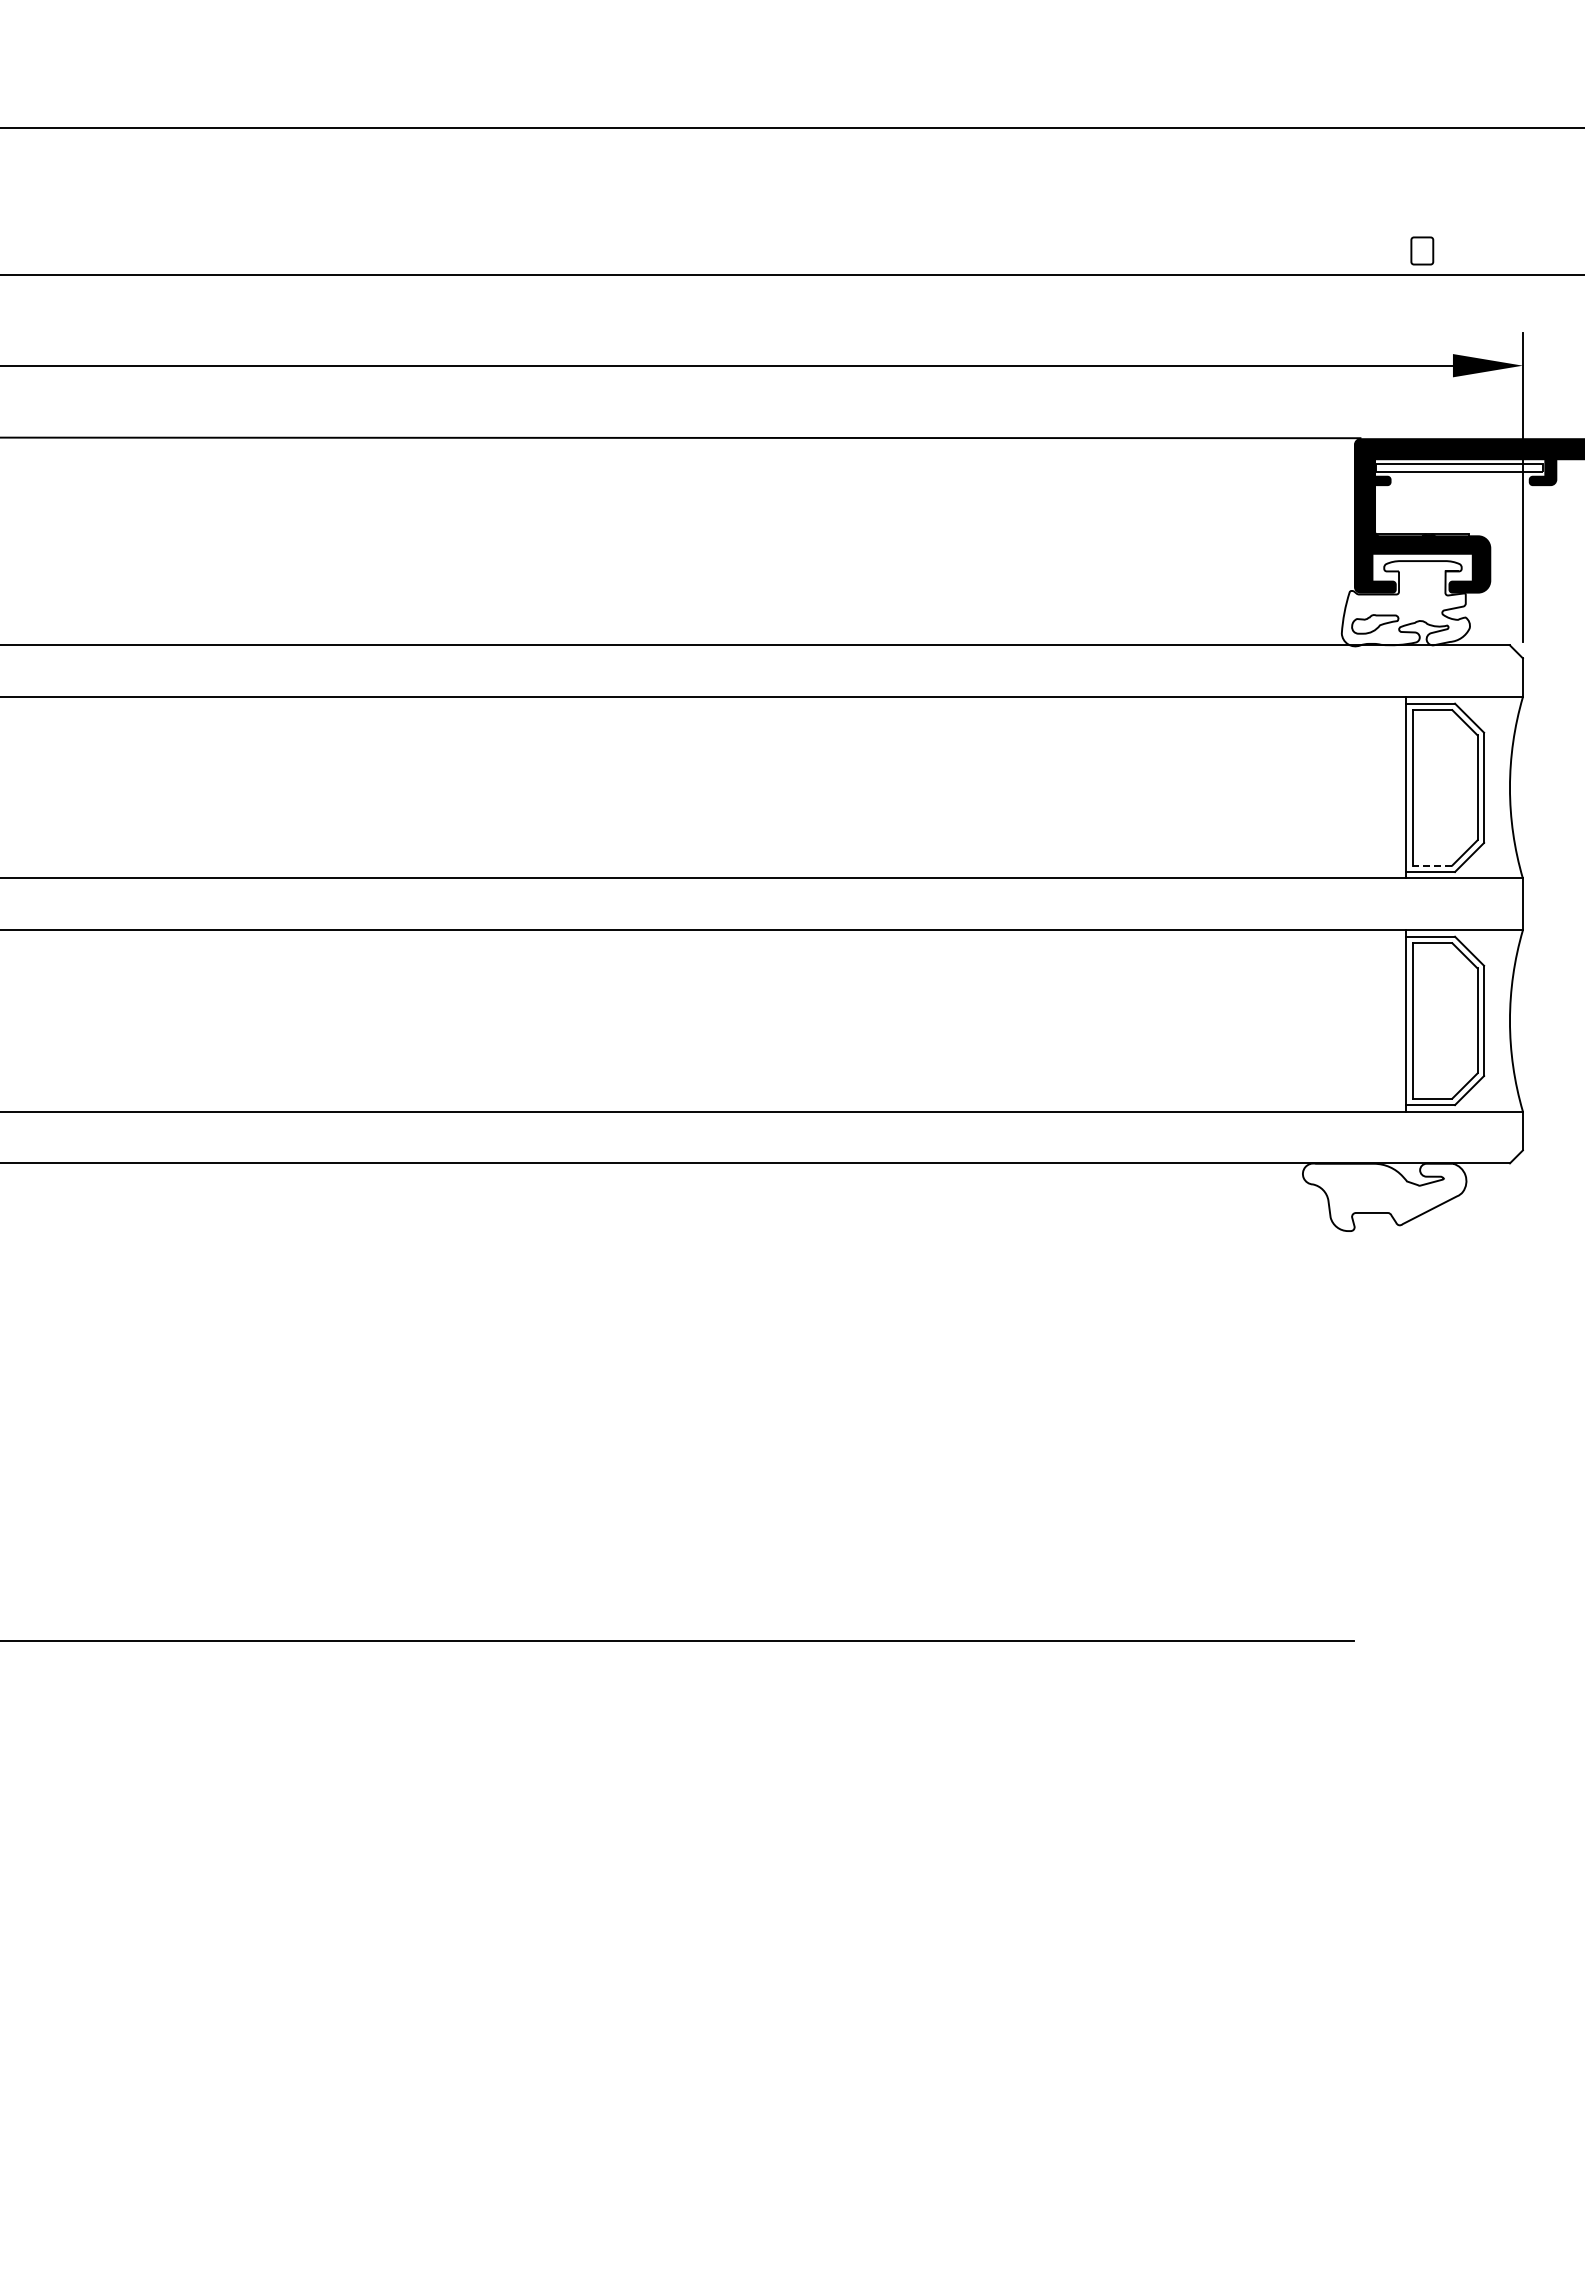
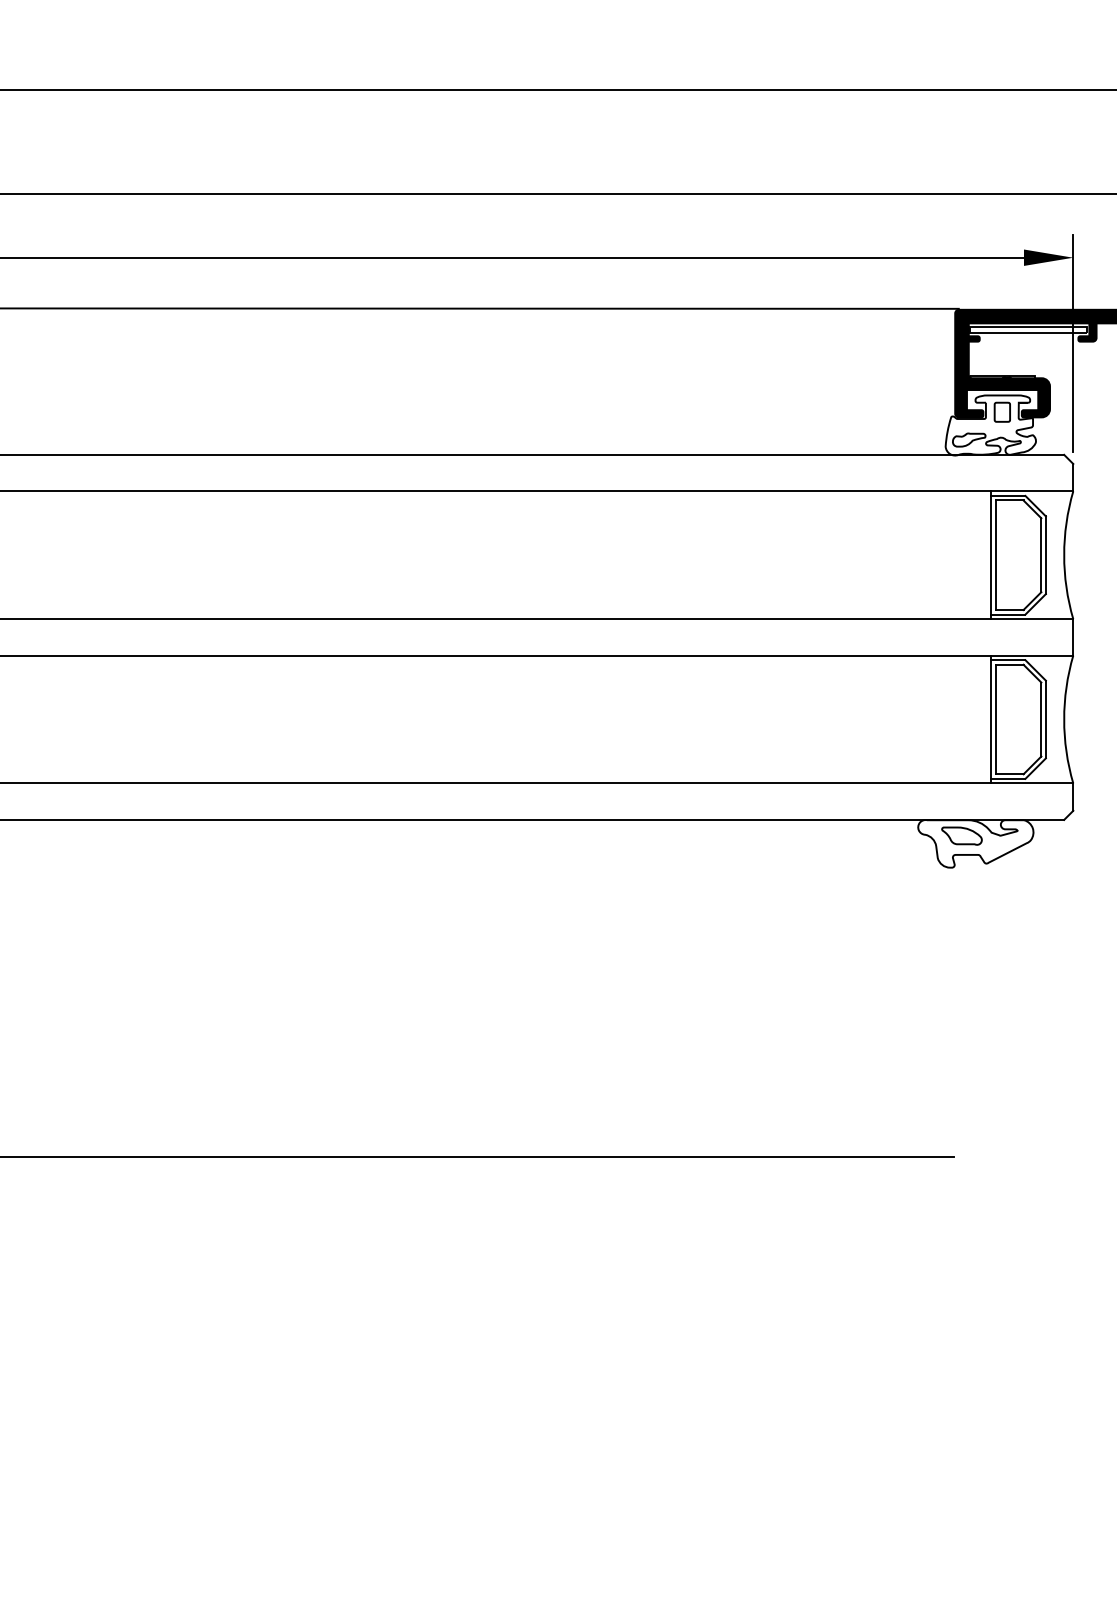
part: (1422, 250) -> (1002, 411), moved
line: (1432, 865) -> (1009, 609), dashed -> solid
part: (1364, 1186) -> (961, 836), added

